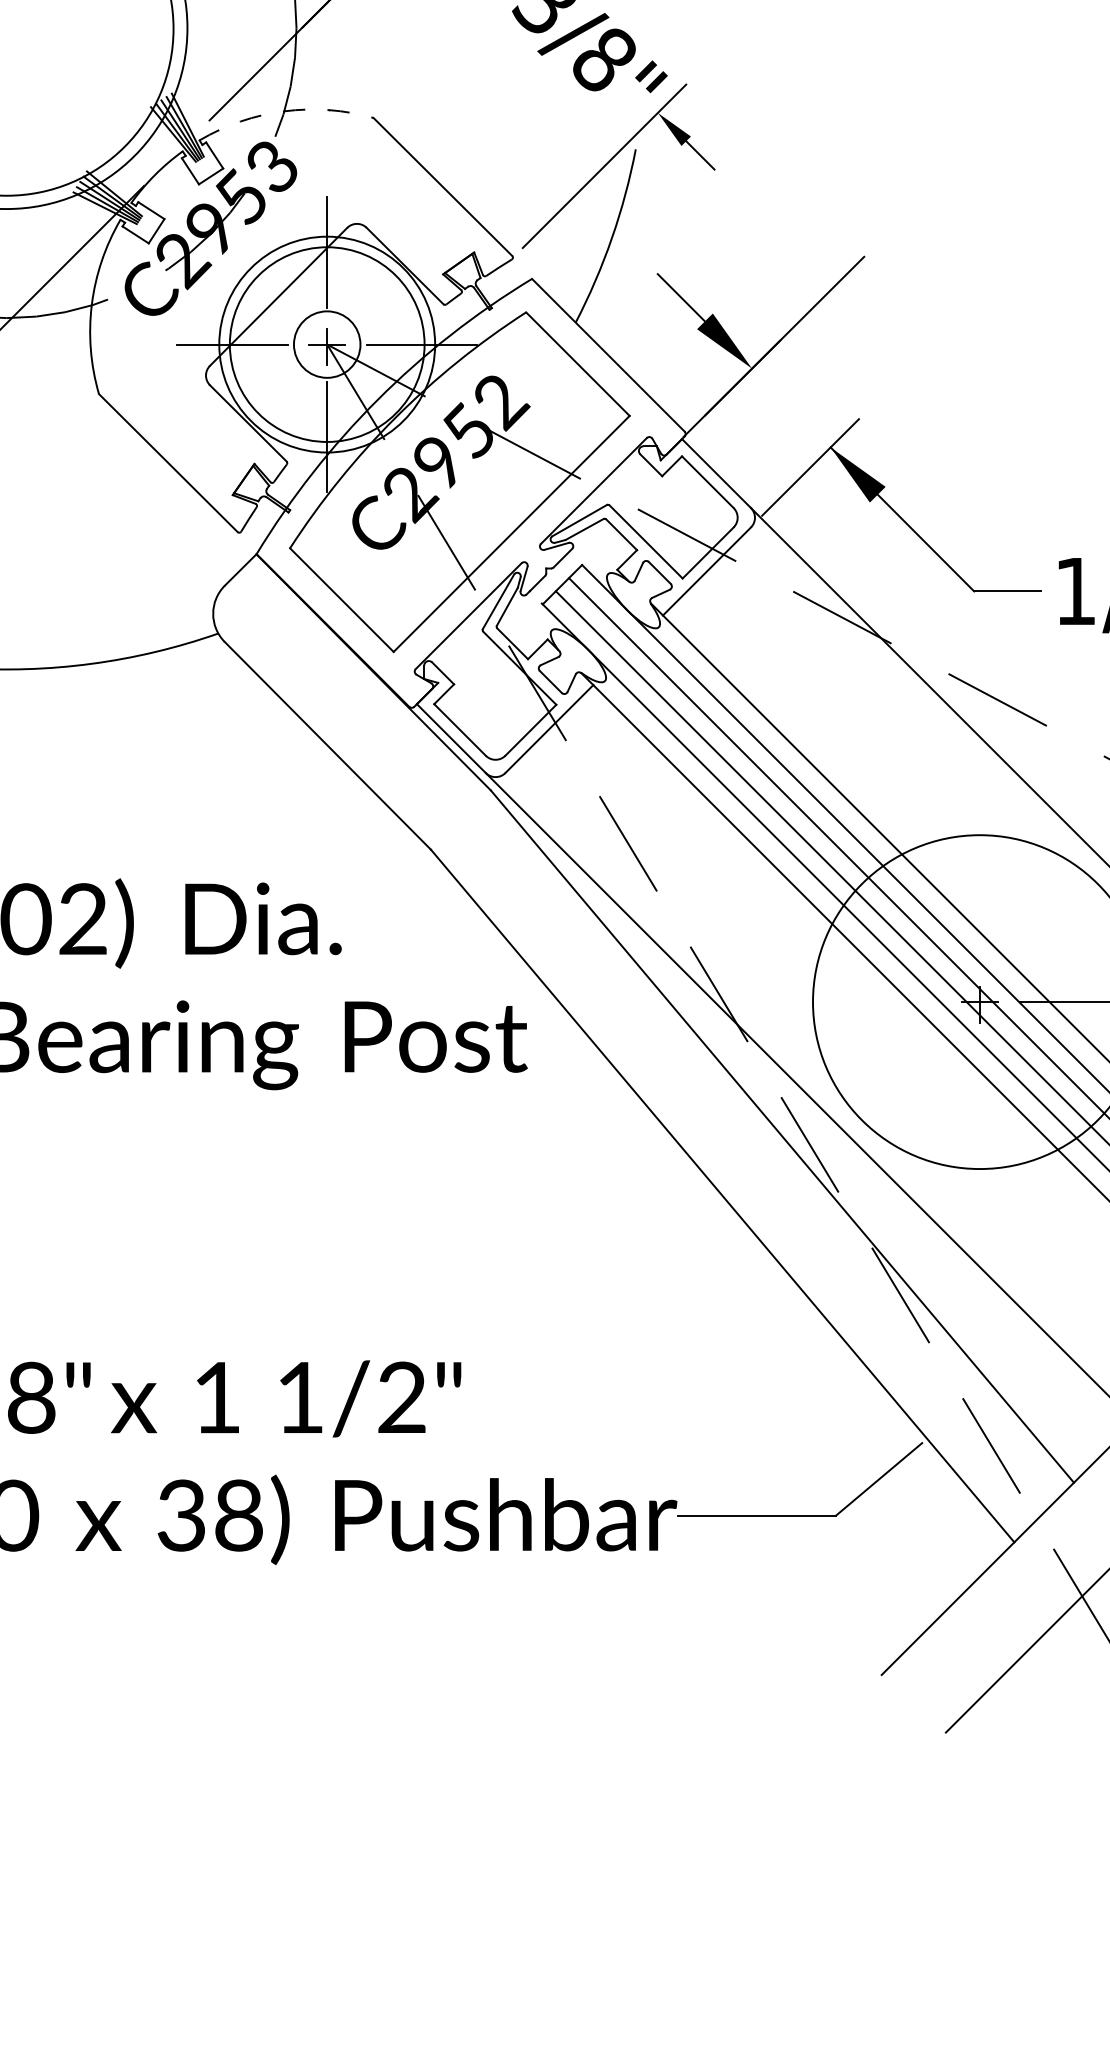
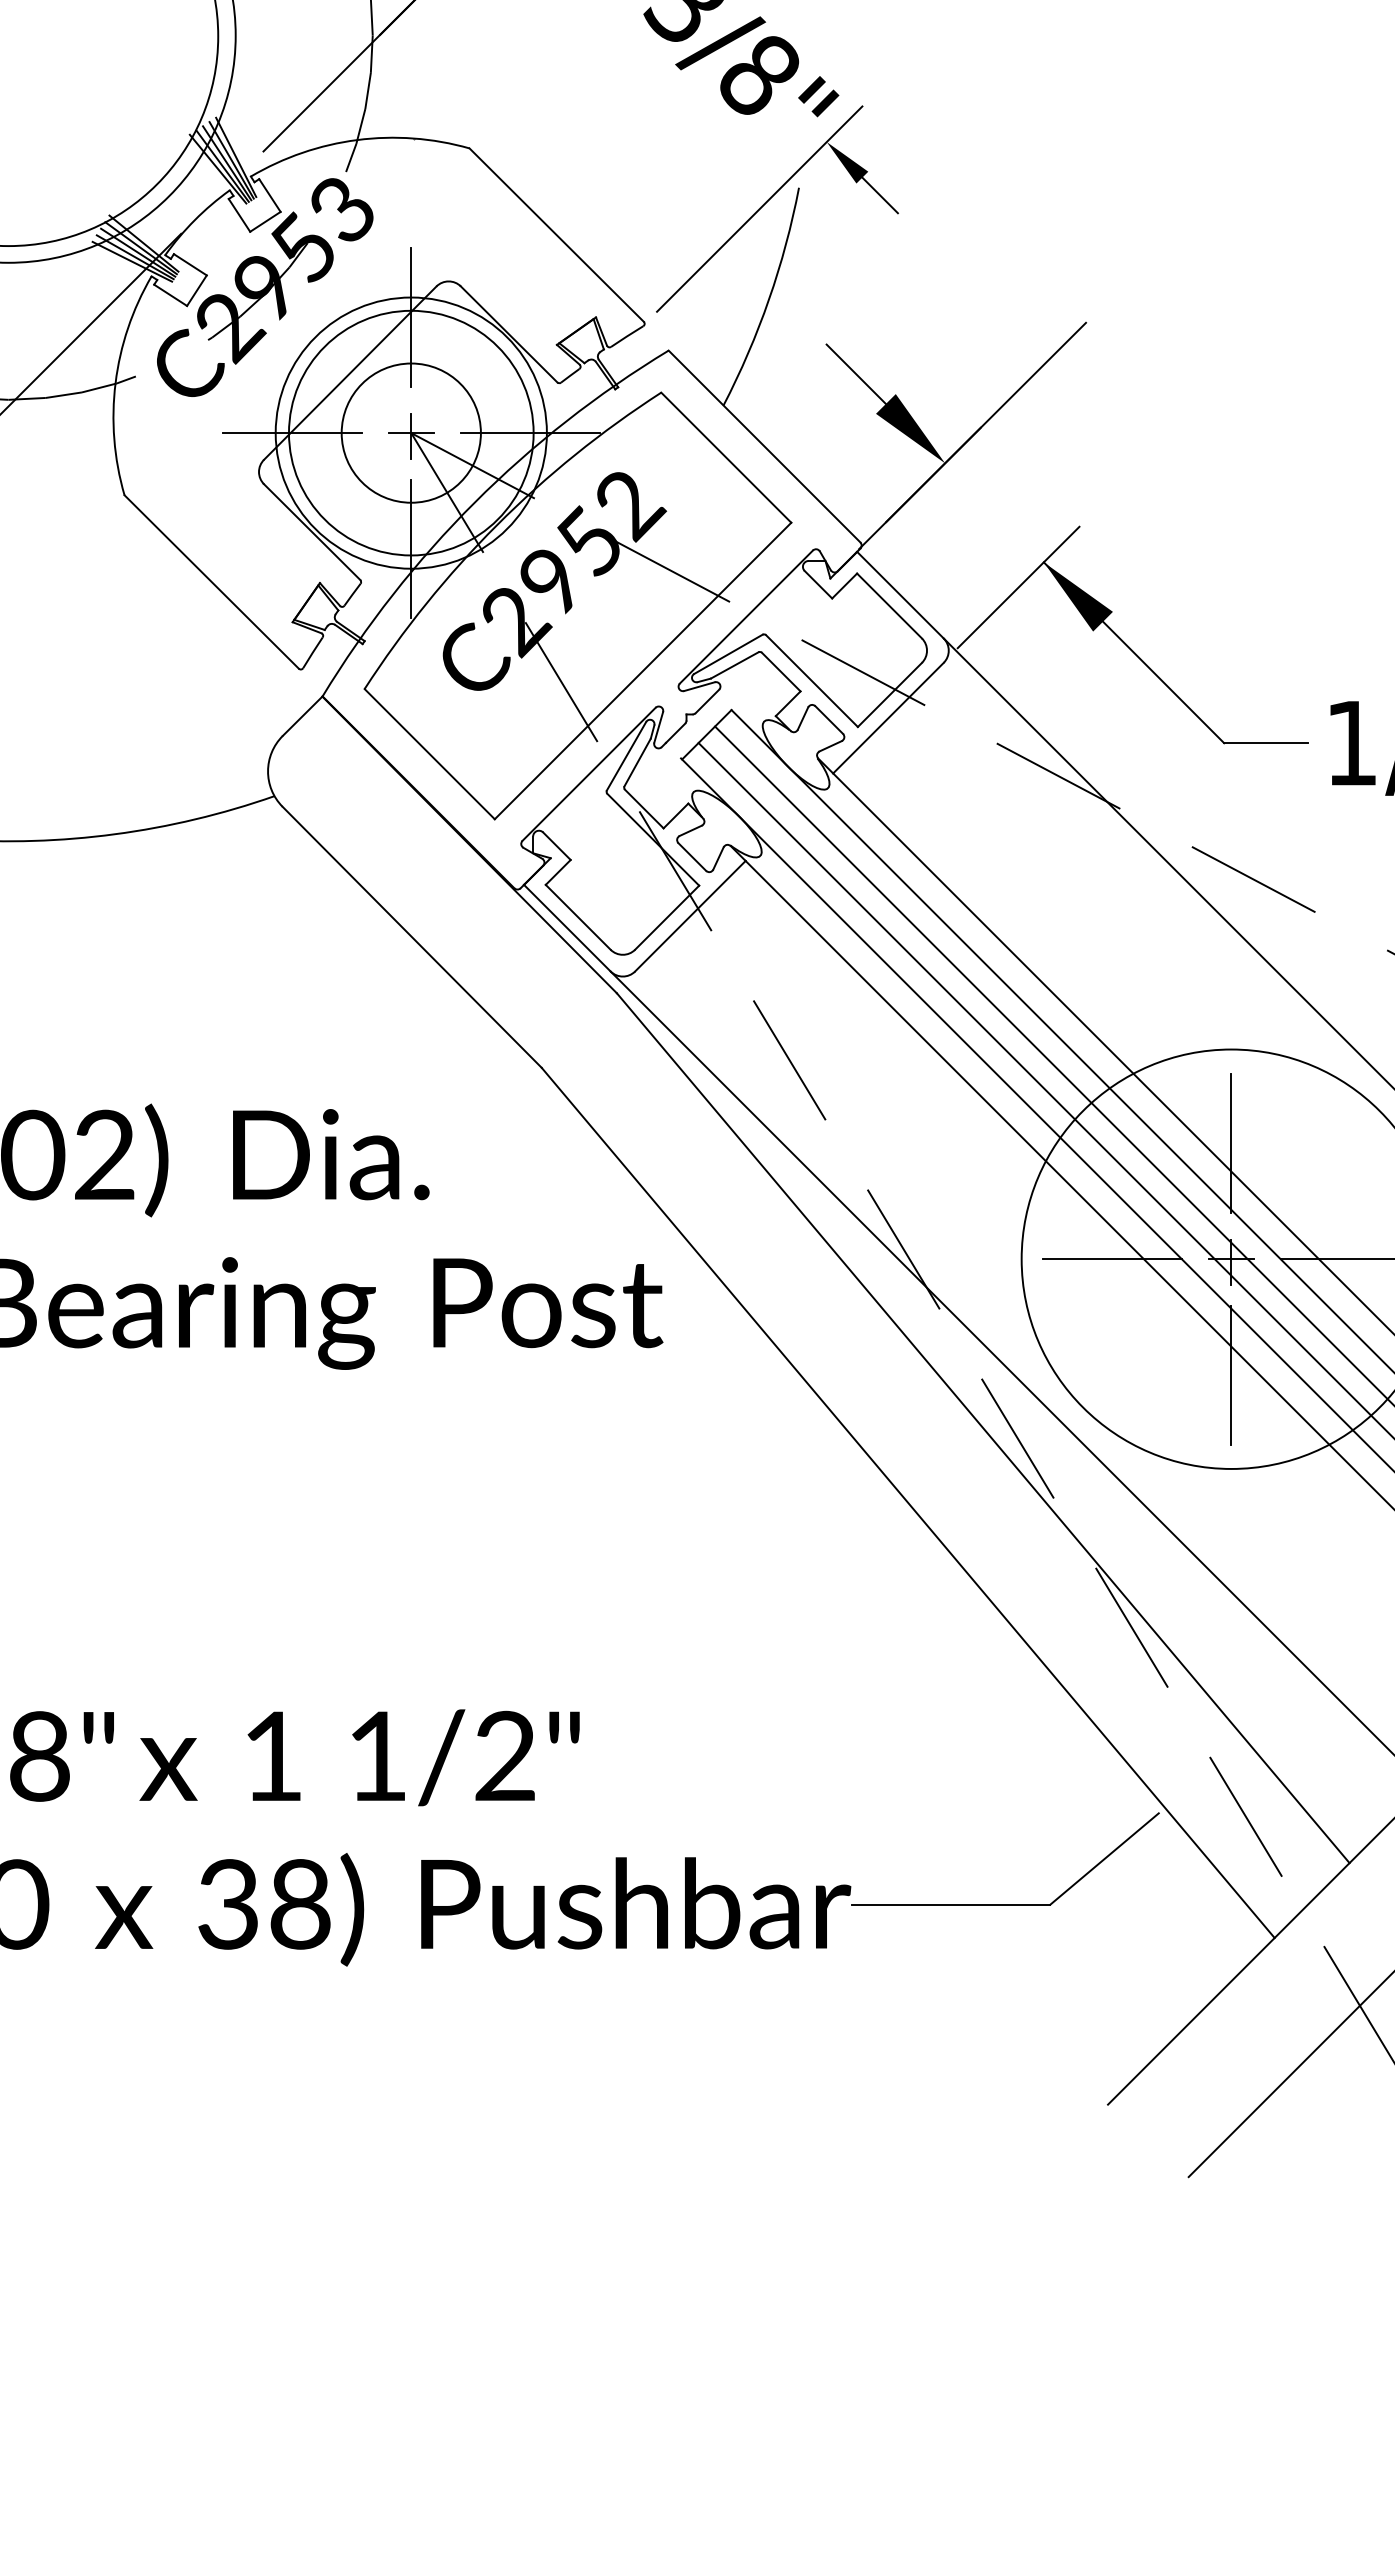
arc: (284, 111) -> (357, 140), dashed -> solid
circle: (326, 344) -> (410, 432), size x1.67
line: (980, 909) -> (1231, 1142), added
line: (884, 1002) -> (1111, 1259), added
line: (980, 1093) -> (1231, 1374), added

